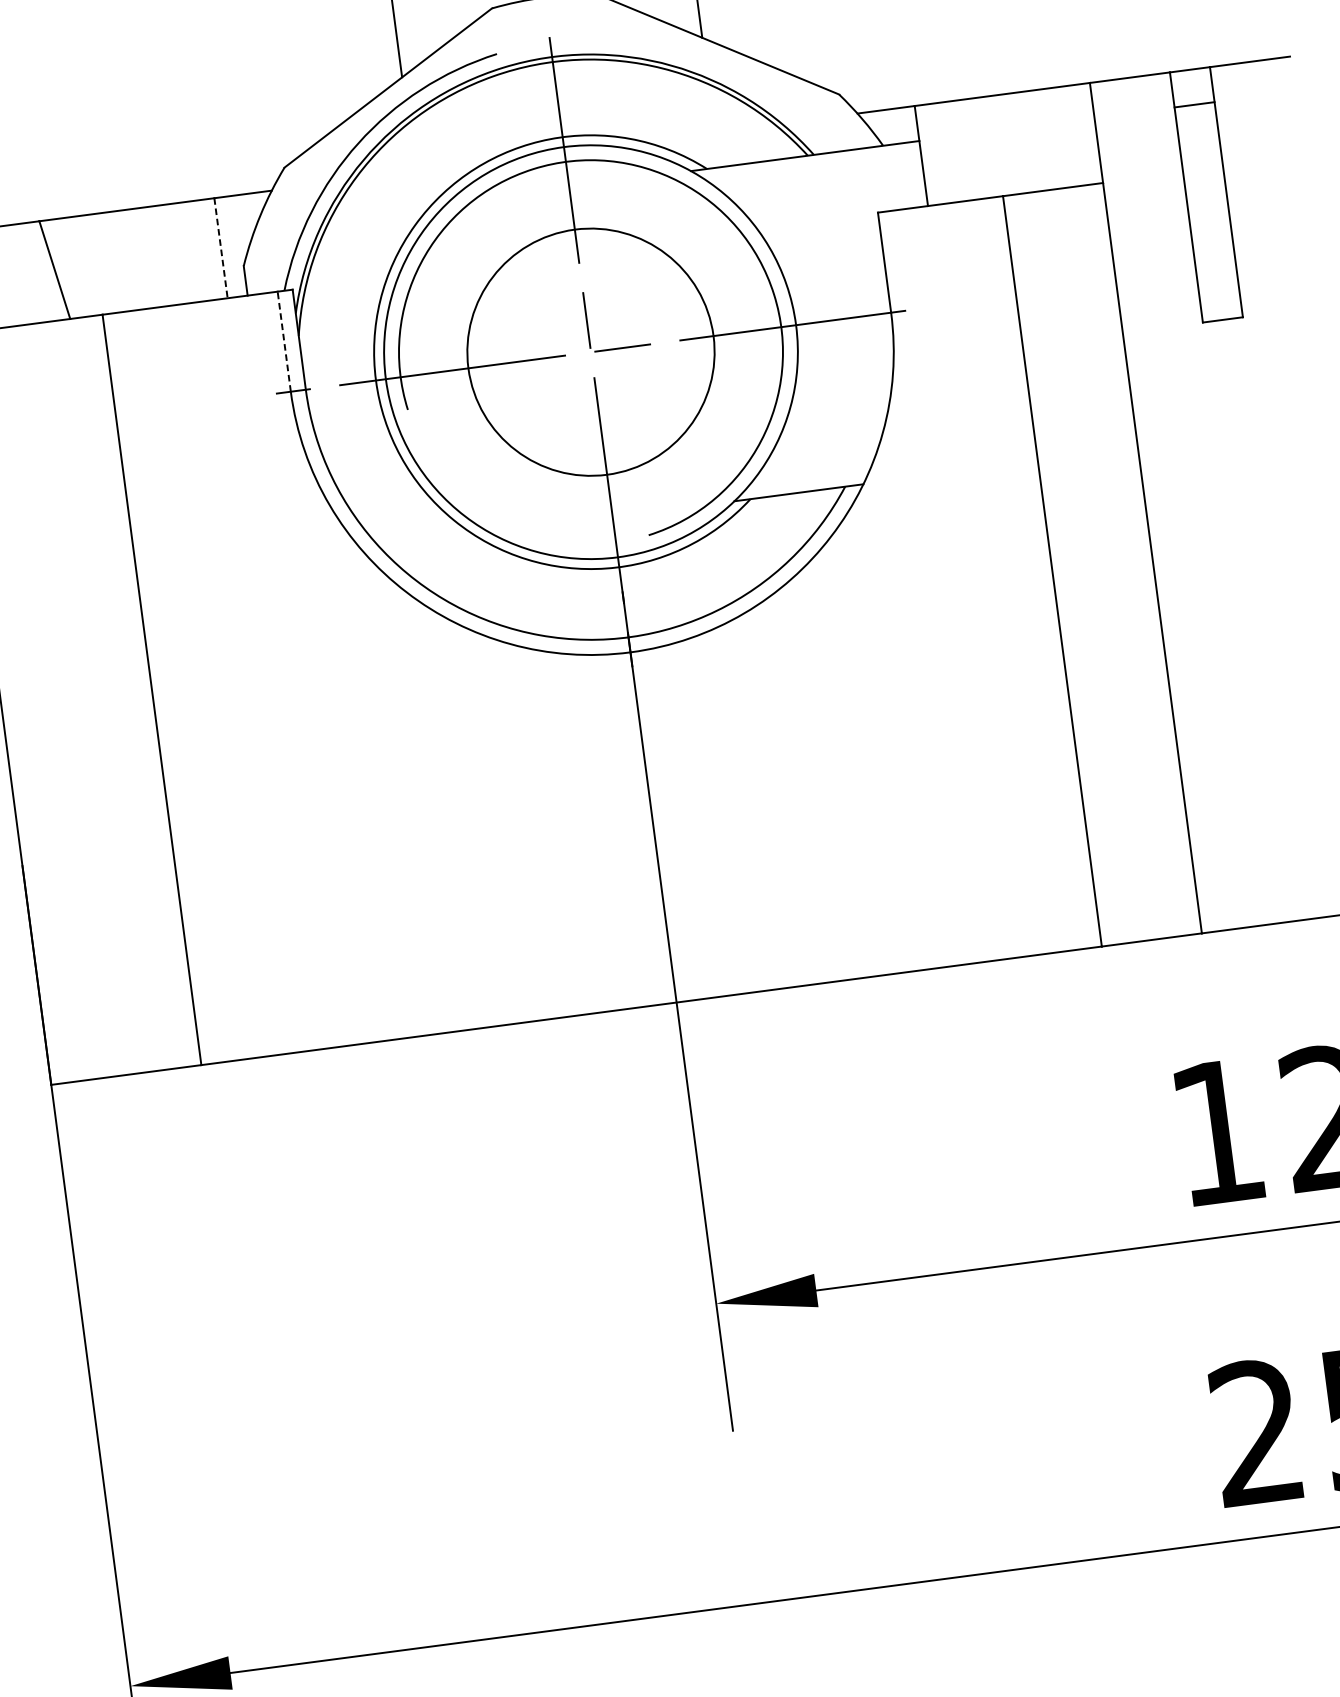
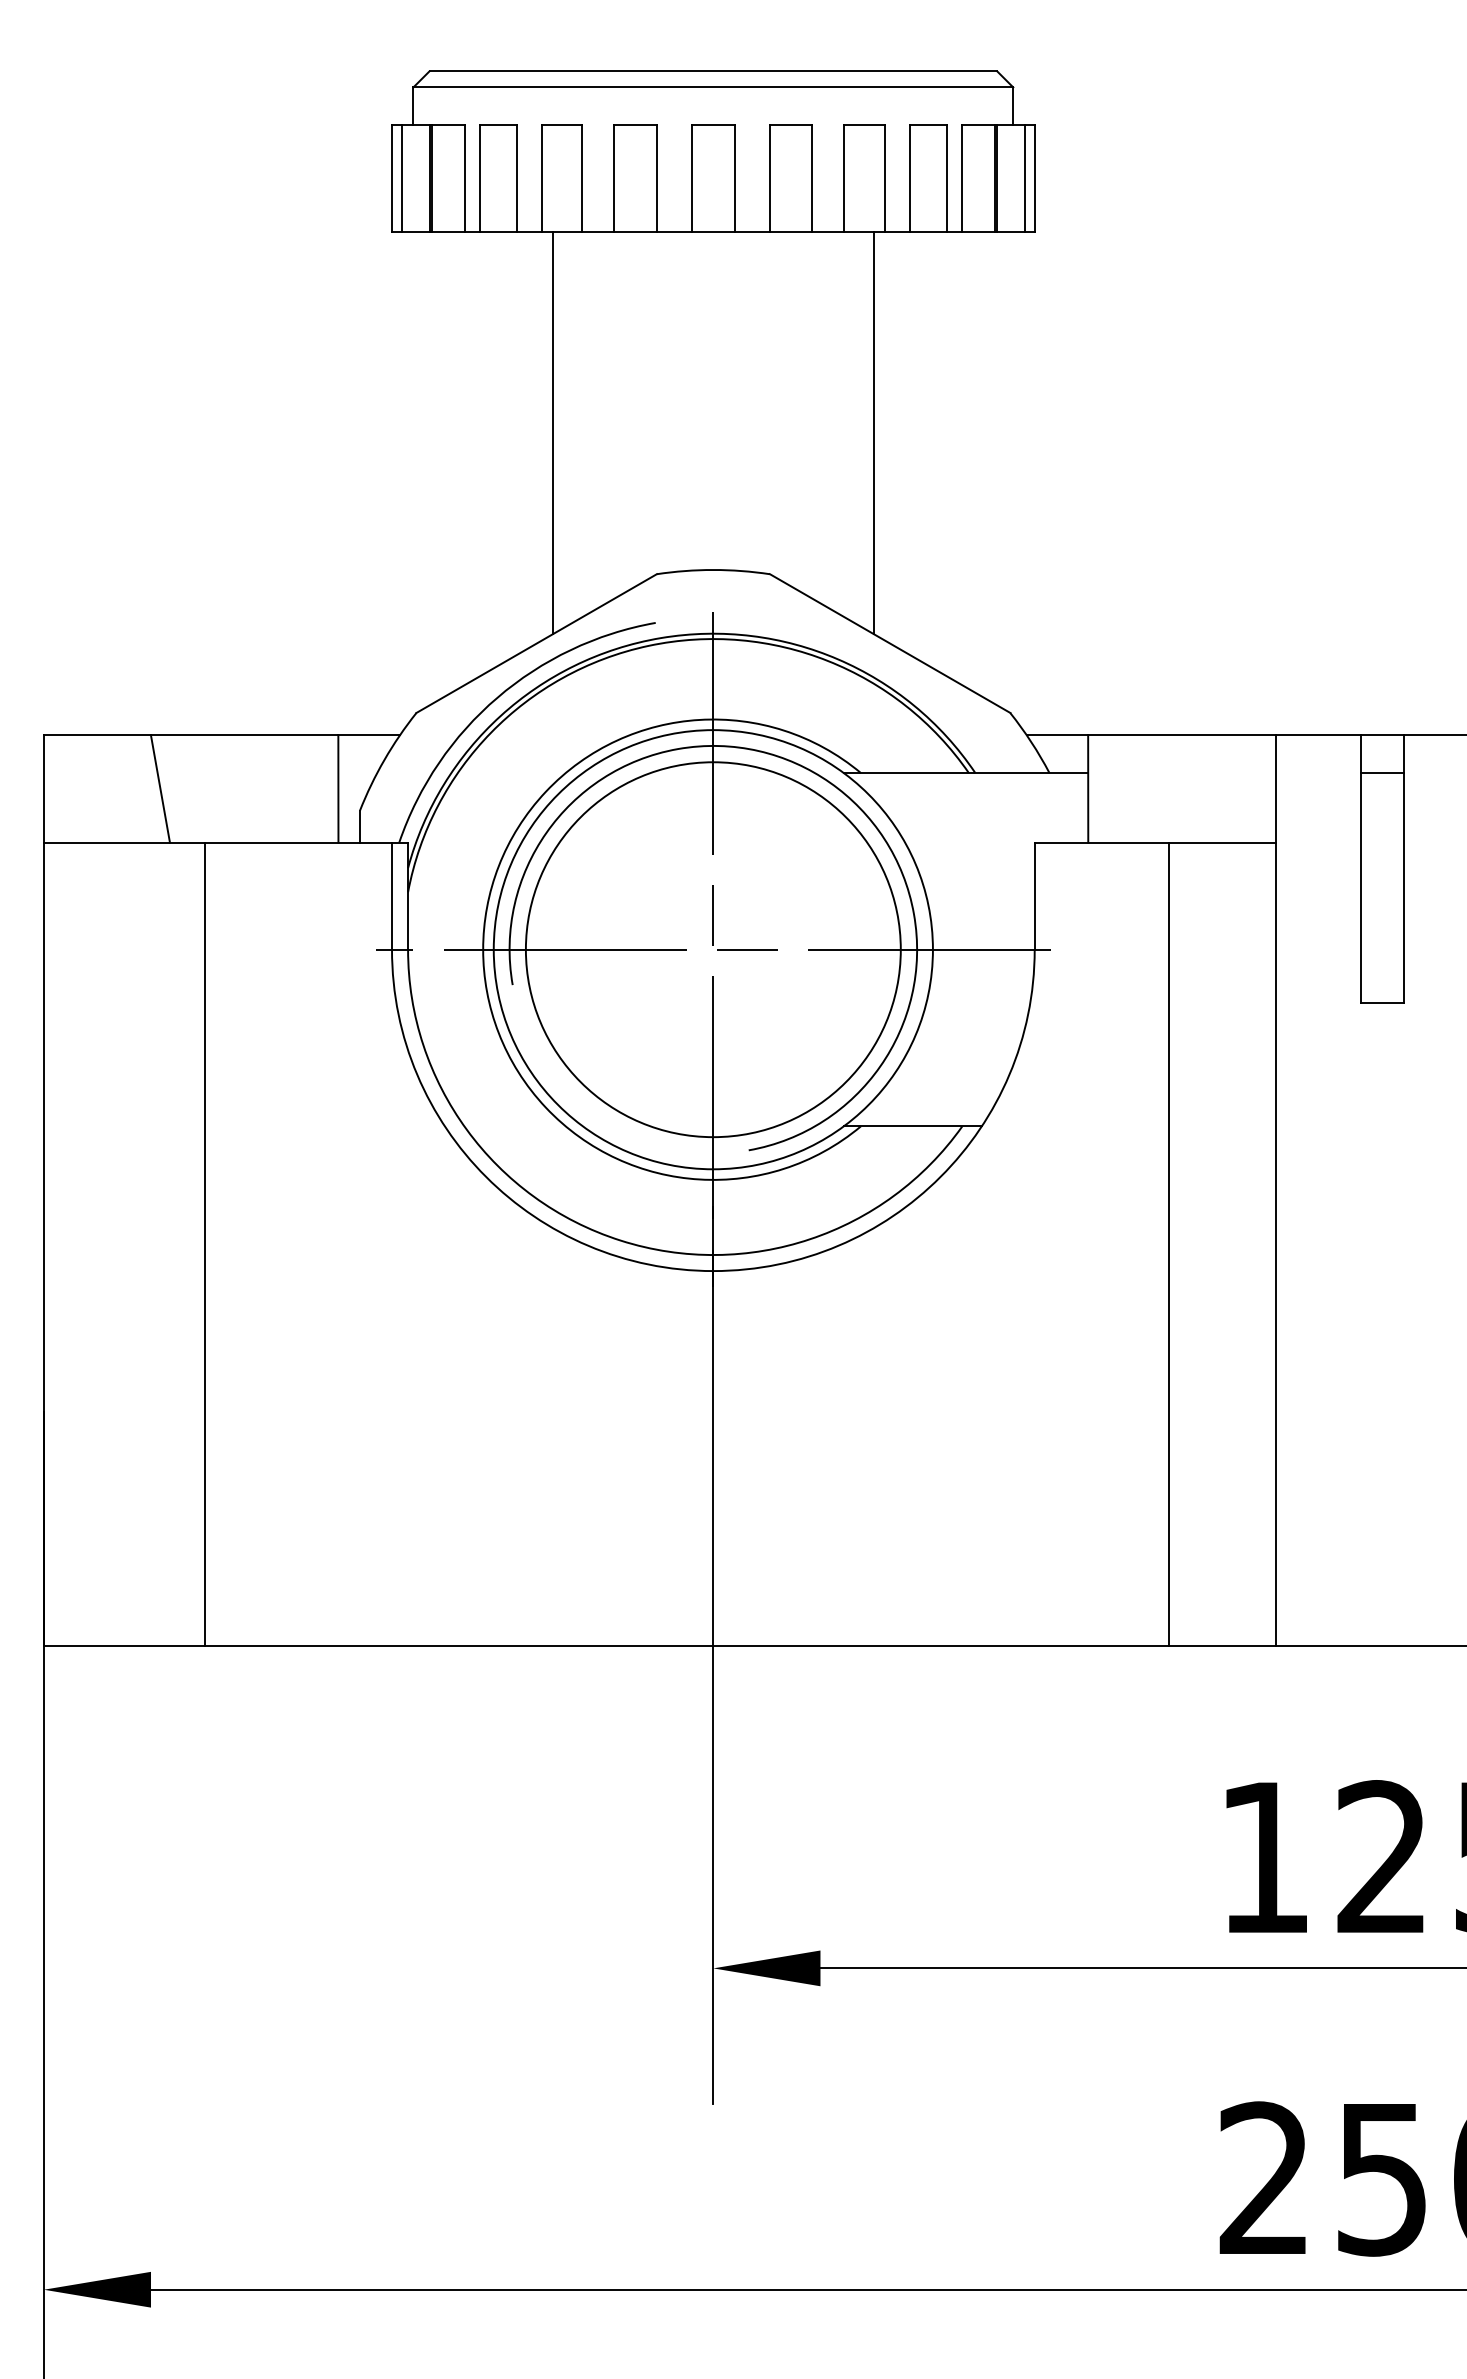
line: (221, 248) -> (338, 789), dashed -> solid
line: (284, 341) -> (392, 896), dashed -> solid
circle: (590, 352) -> (712, 949), size x1.43

